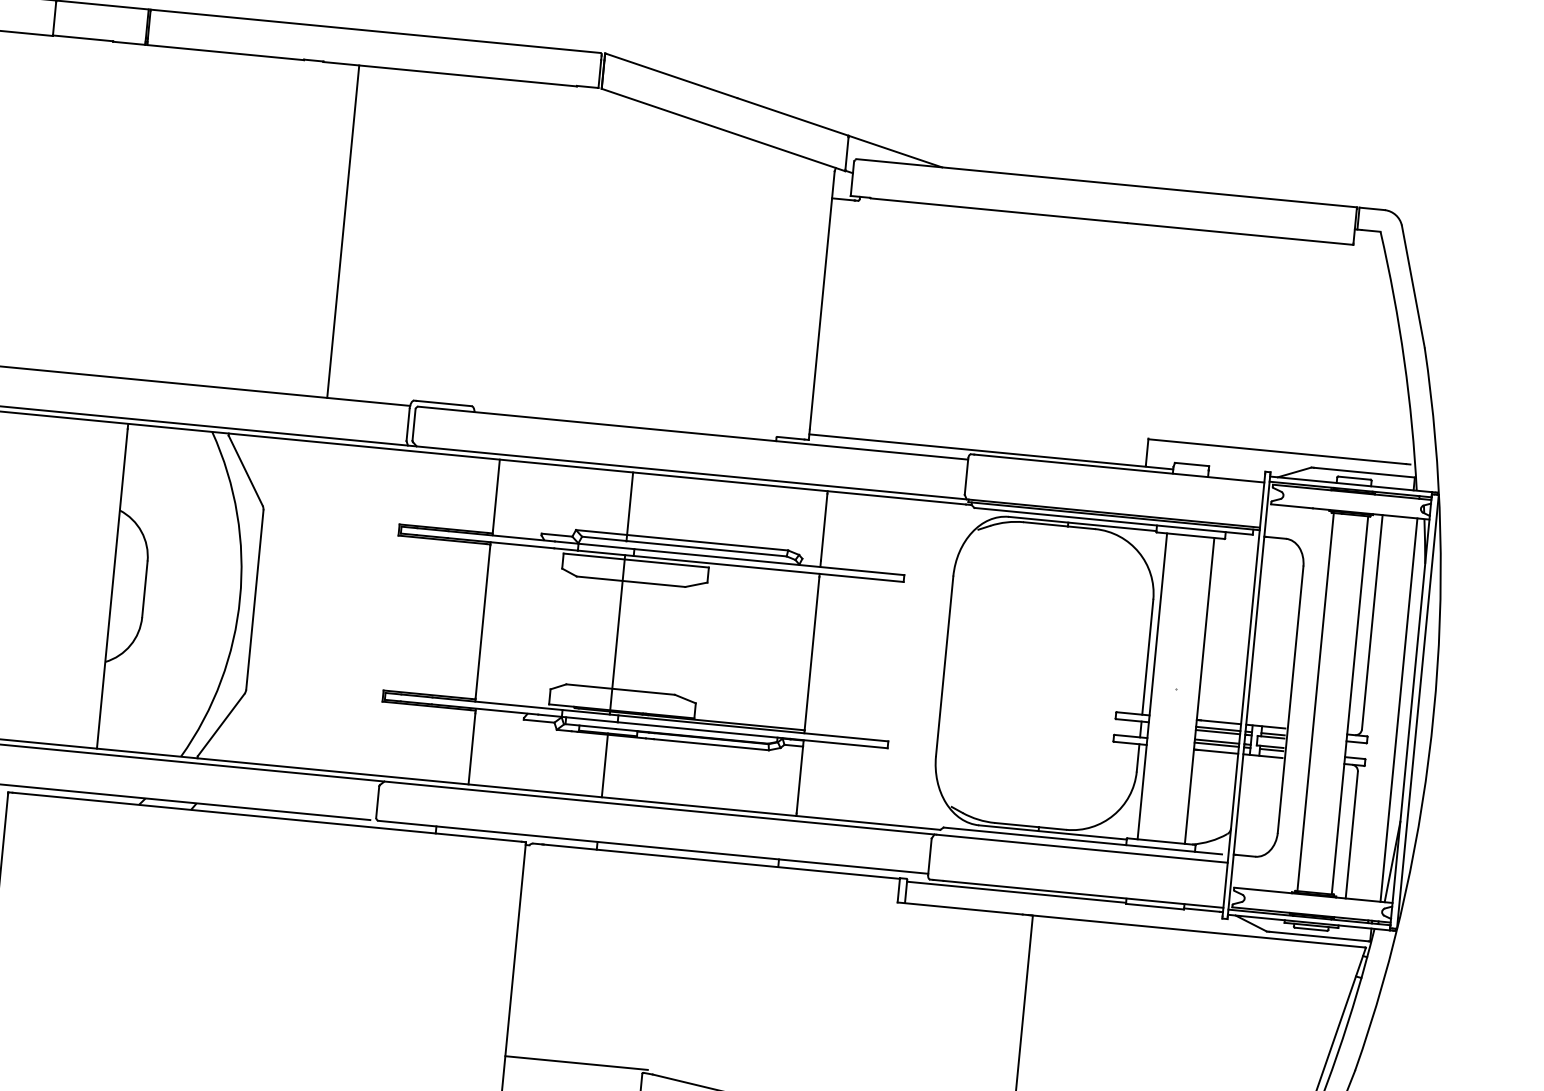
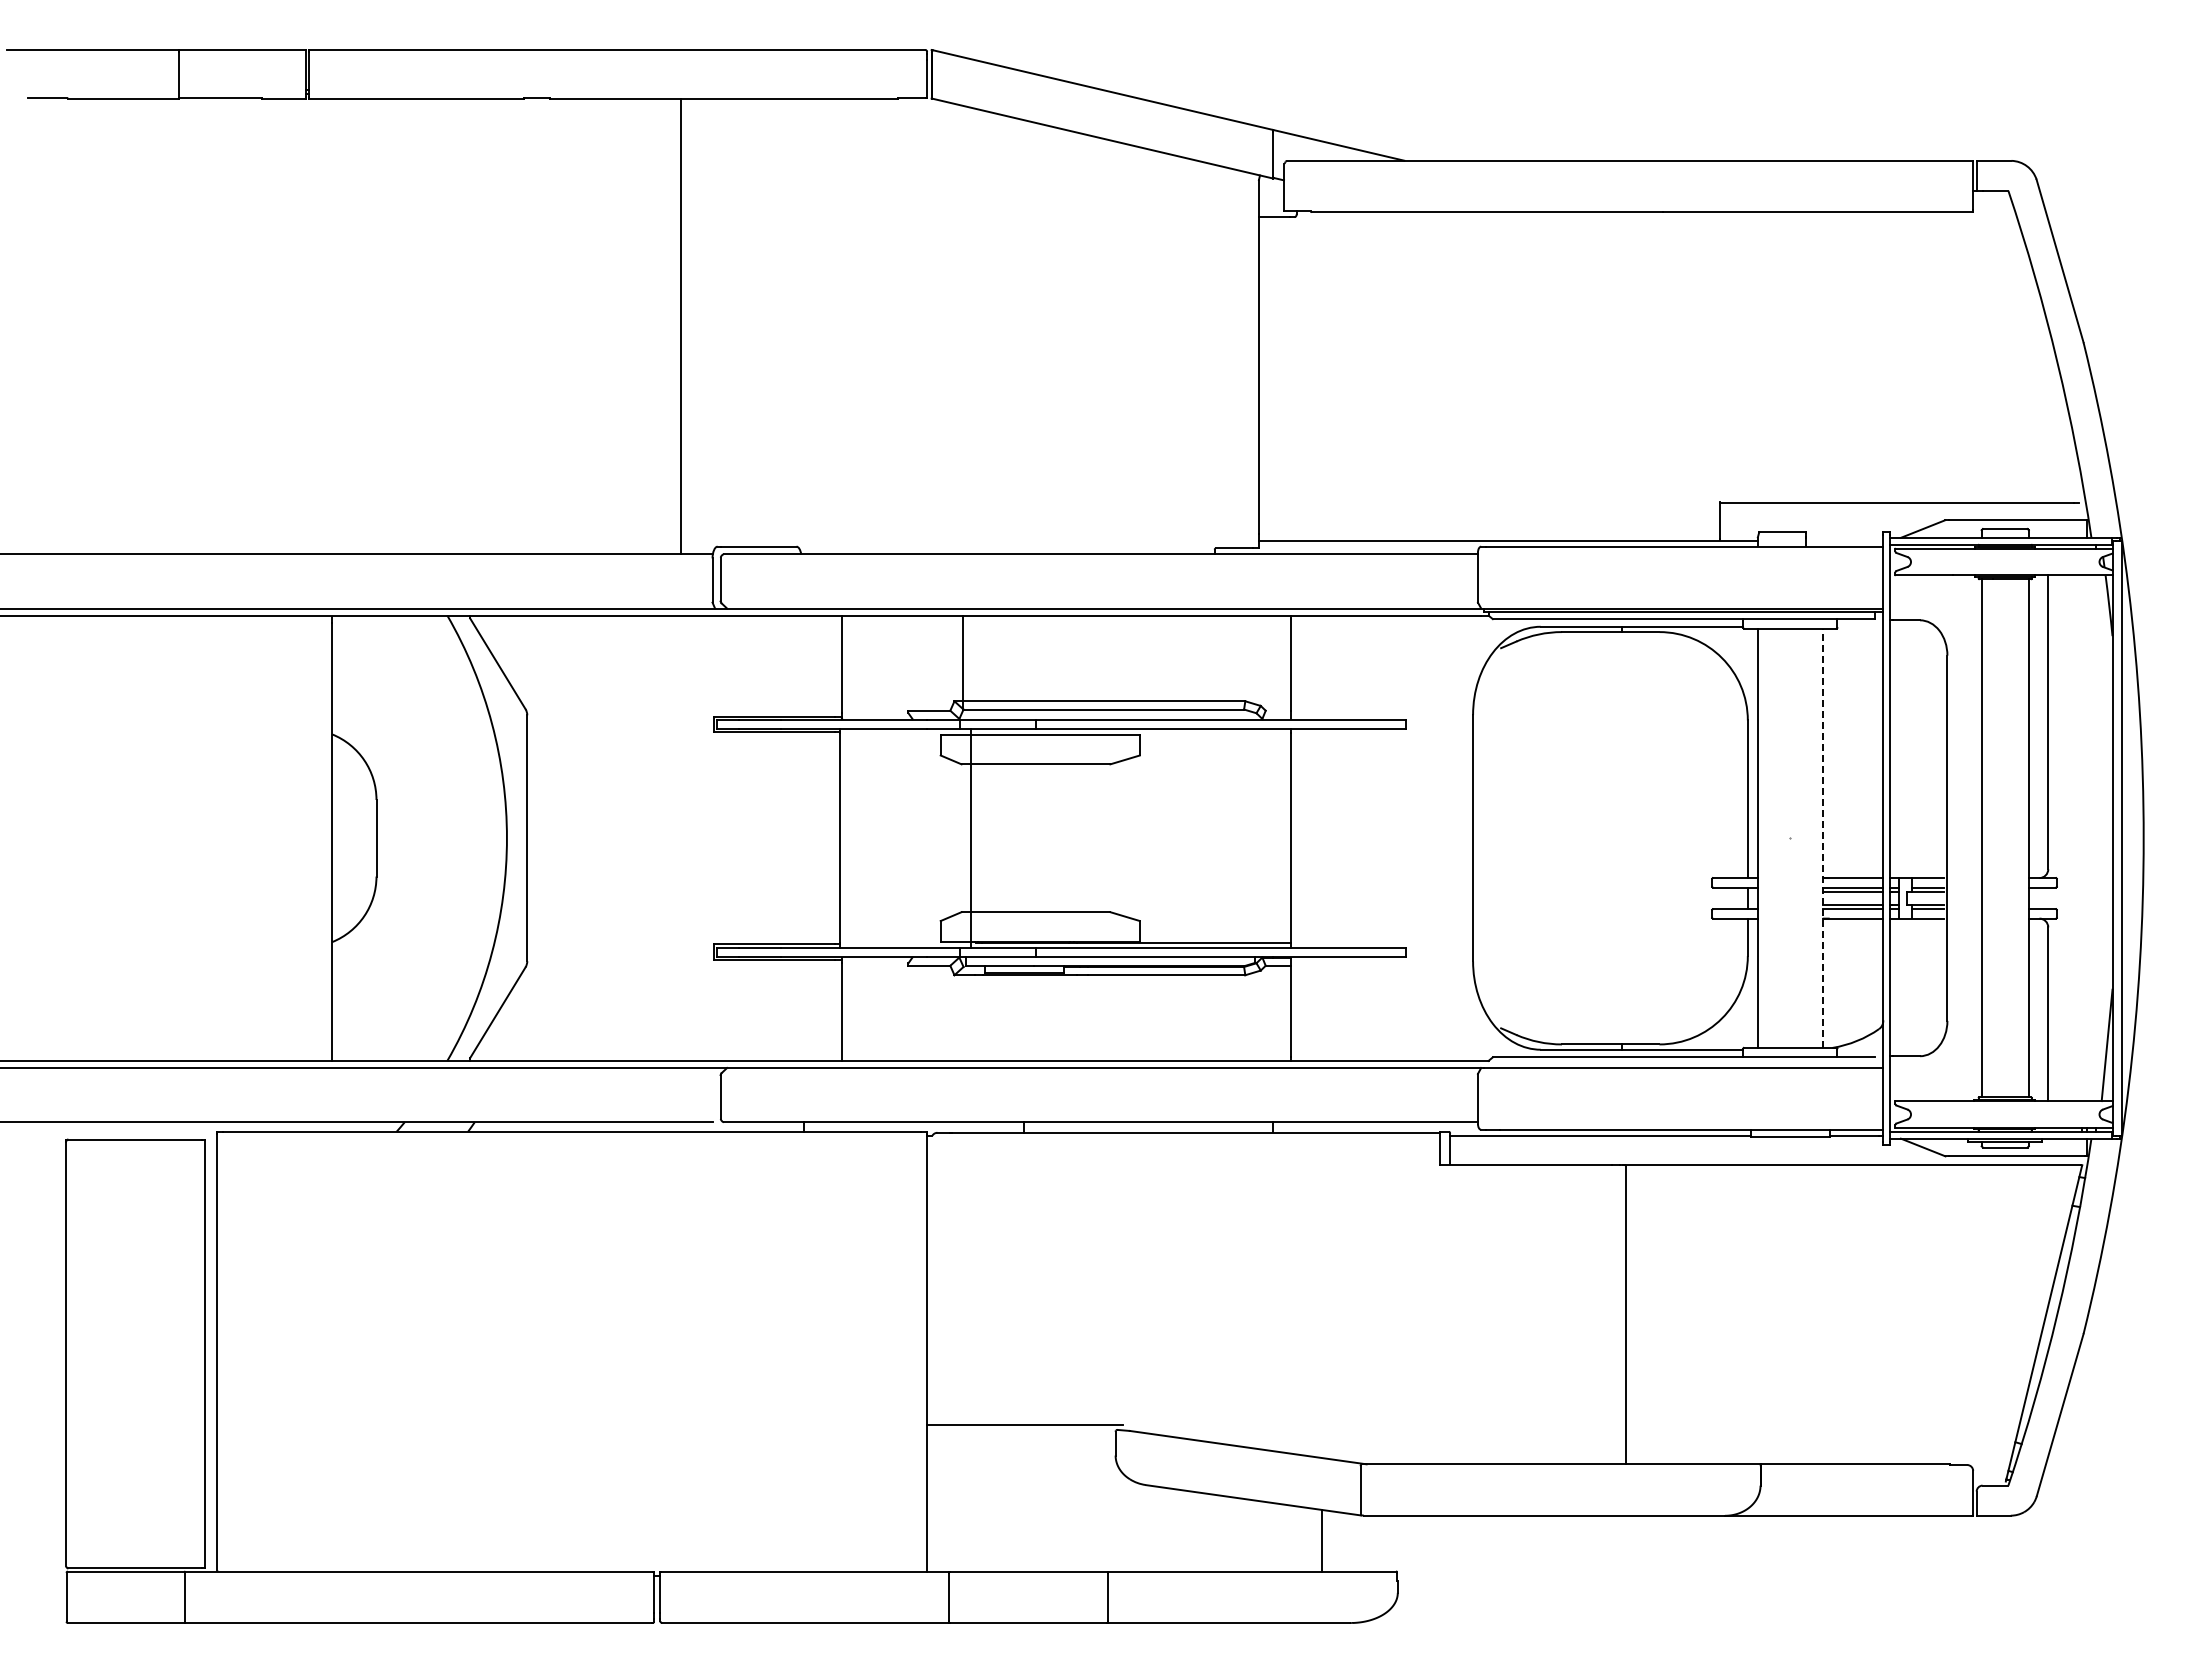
line: (343, 231) -> (681, 326), moved
line: (629, 506) -> (963, 662), moved
line: (617, 634) -> (971, 837), moved
line: (1199, 691) -> (1822, 838), solid -> dashed
line: (1398, 710) -> (2095, 838), removed
line: (604, 764) -> (1024, 1016), removed

